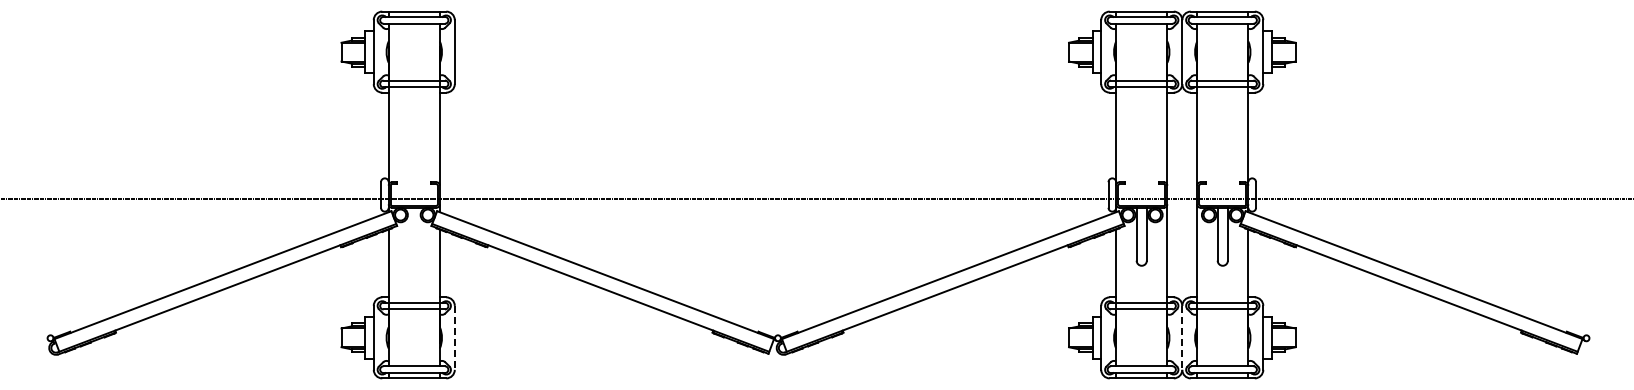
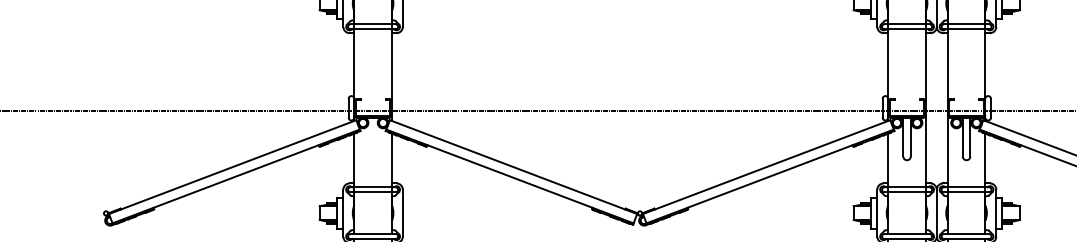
line: (454, 337) -> (402, 212), dashed -> solid
line: (1182, 337) -> (936, 212), dashed -> solid

